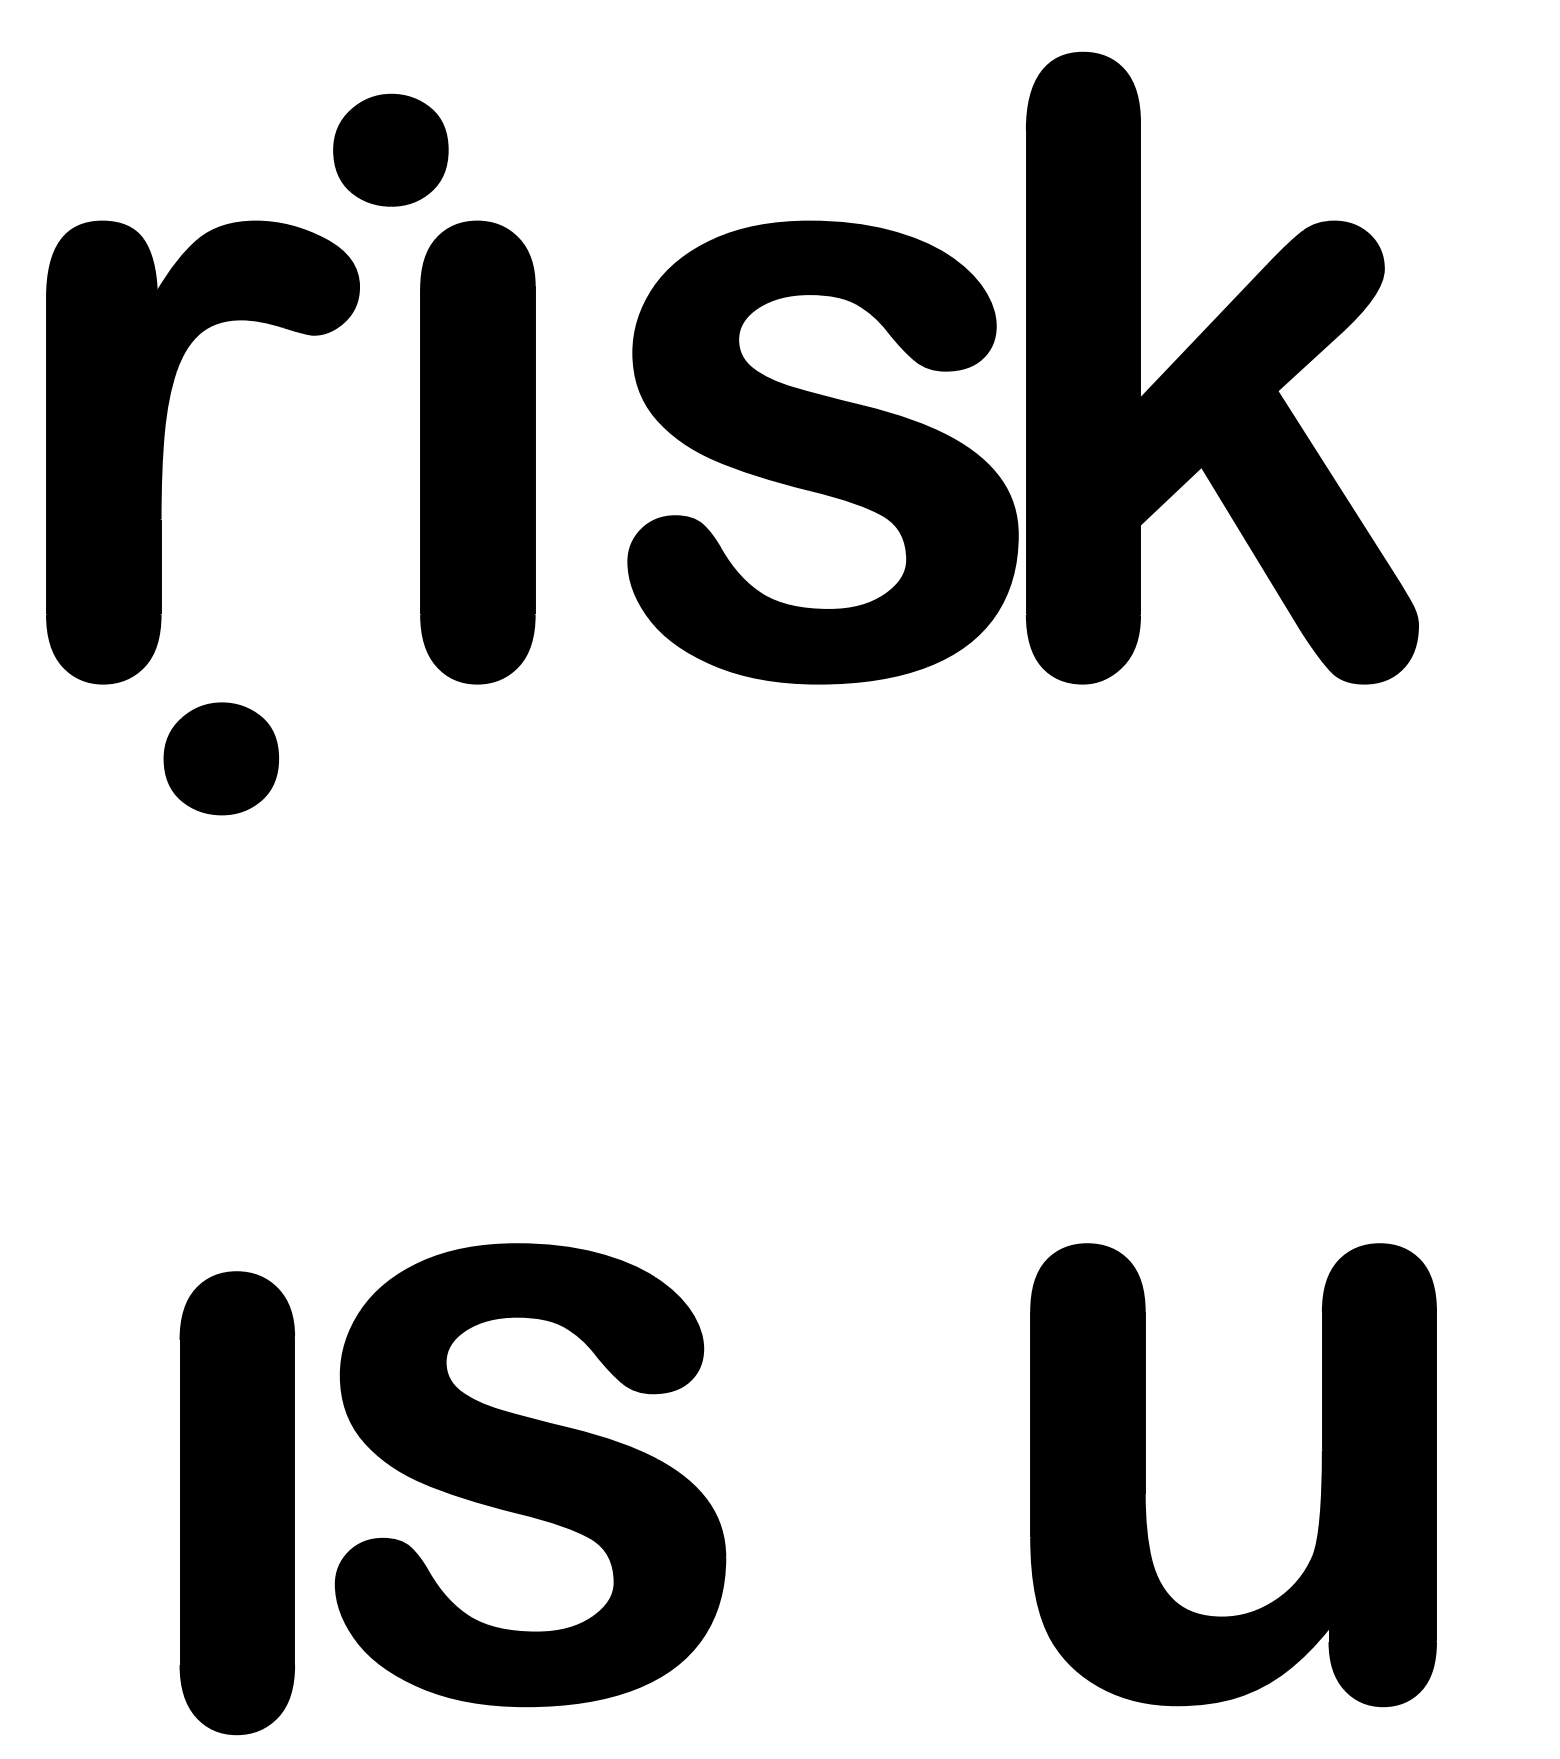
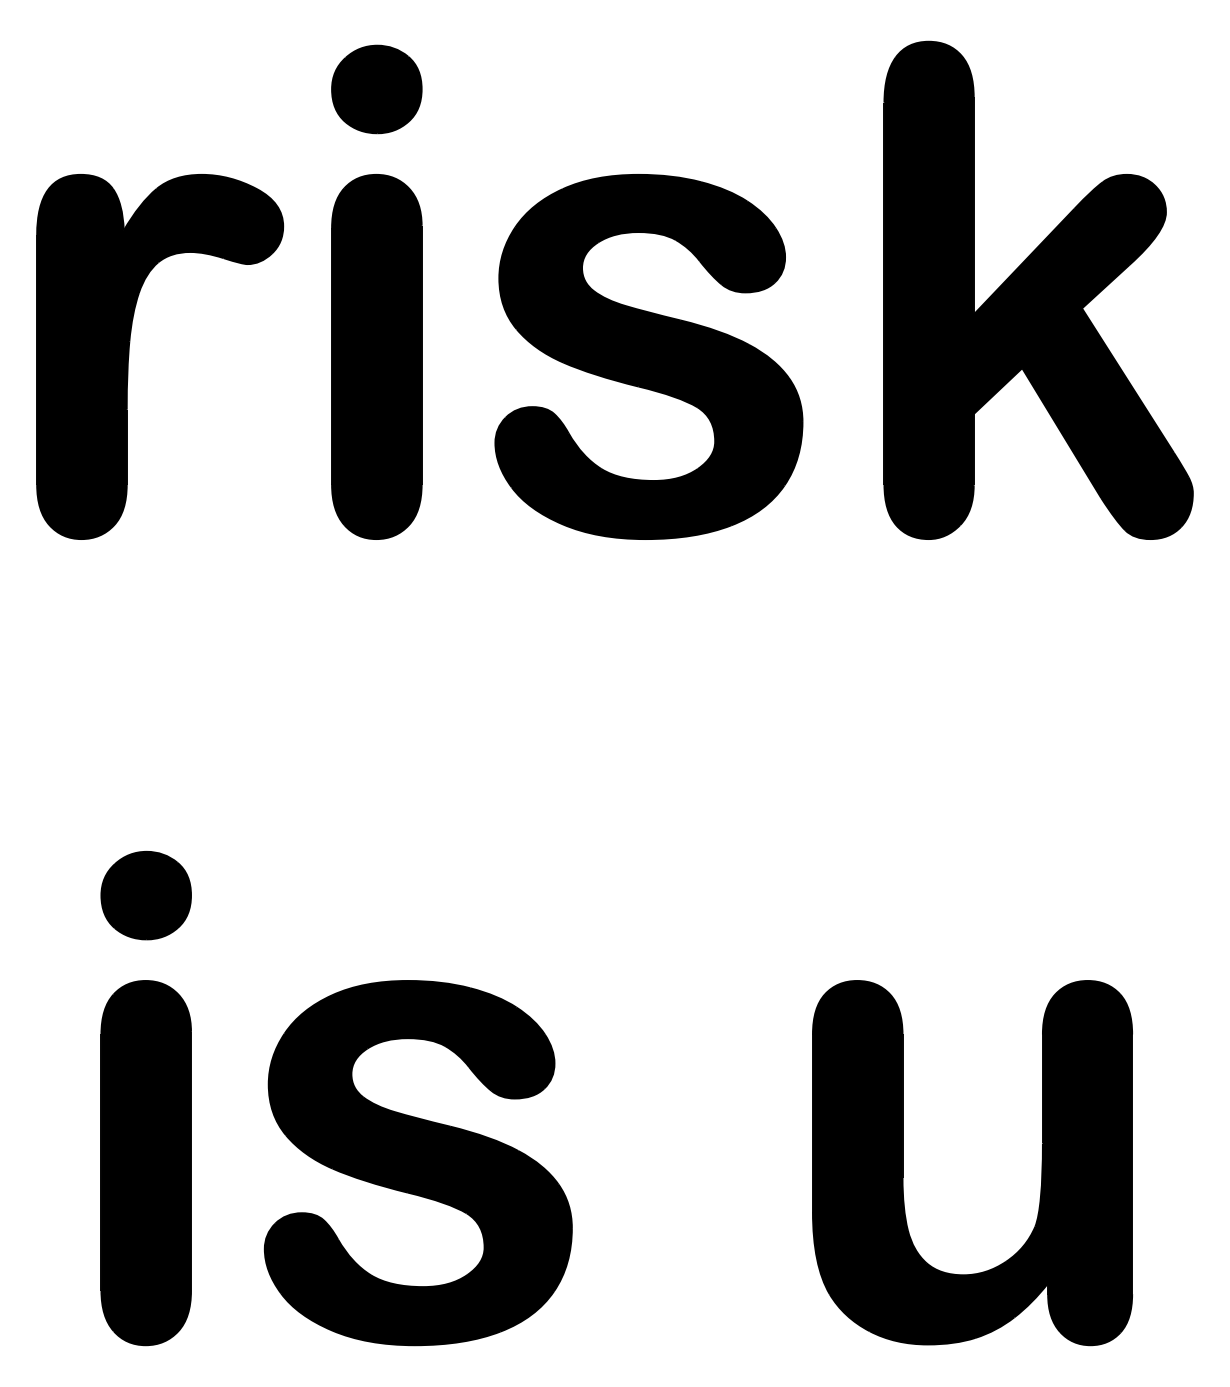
part: (390, 149) -> (376, 88), moved
part: (1222, 367) -> (1038, 289), moved
part: (220, 758) -> (145, 895), moved
part: (236, 1503) -> (145, 1163), moved

